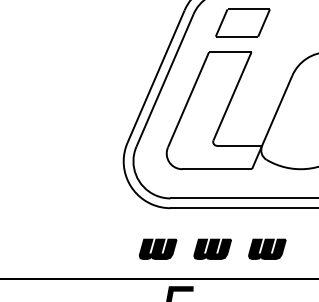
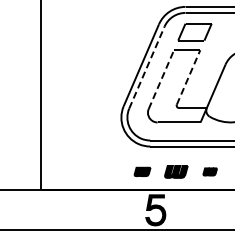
line: (164, 80) -> (146, 67), solid -> dashed
line: (232, 96) -> (188, 77), solid -> dashed
line: (188, 99) -> (161, 79), solid -> dashed
part: (157, 248) -> (142, 171), size x0.7
part: (268, 248) -> (210, 171), size x0.6

